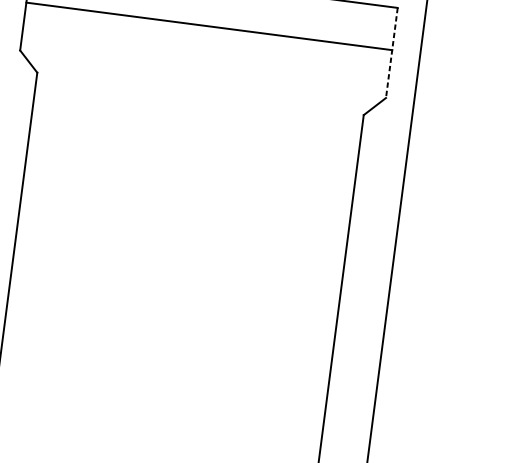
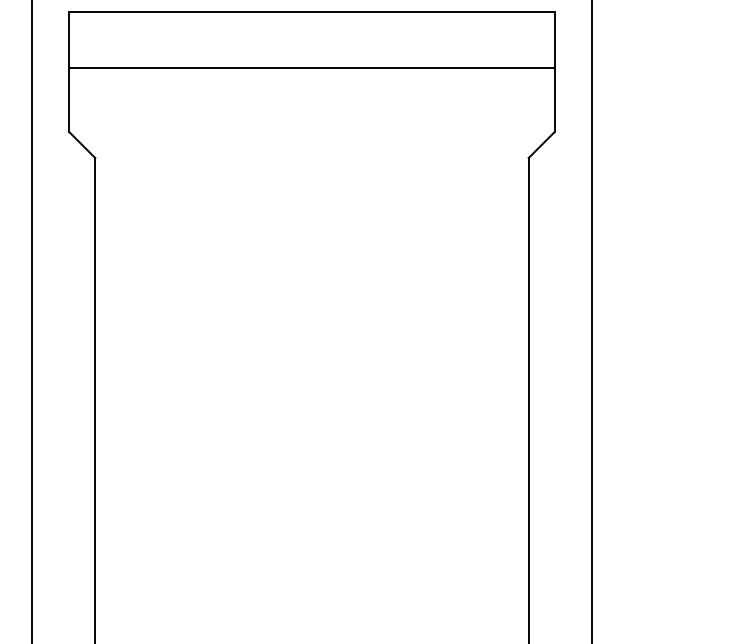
line: (391, 53) -> (554, 72), dashed -> solid

